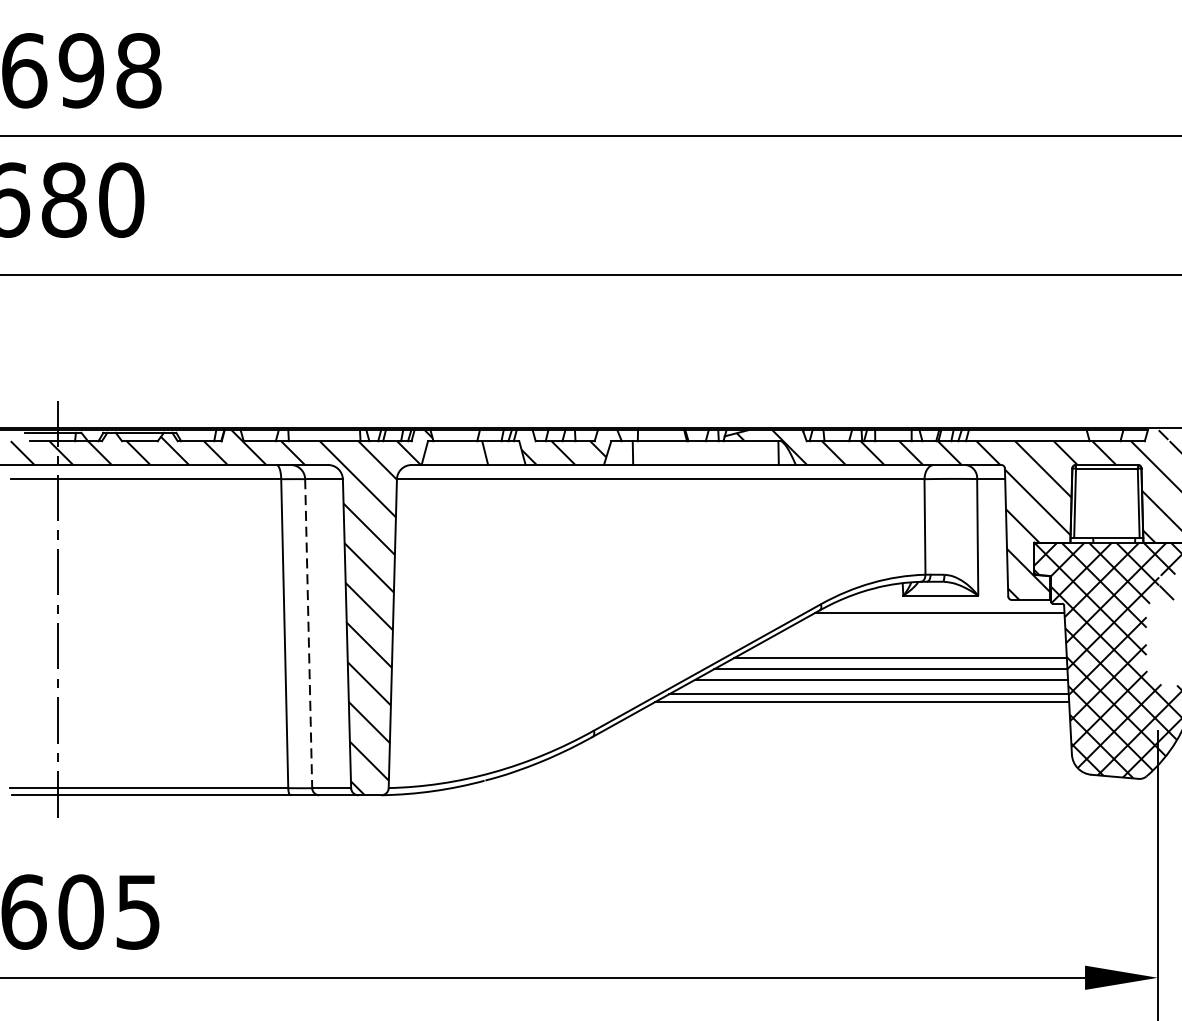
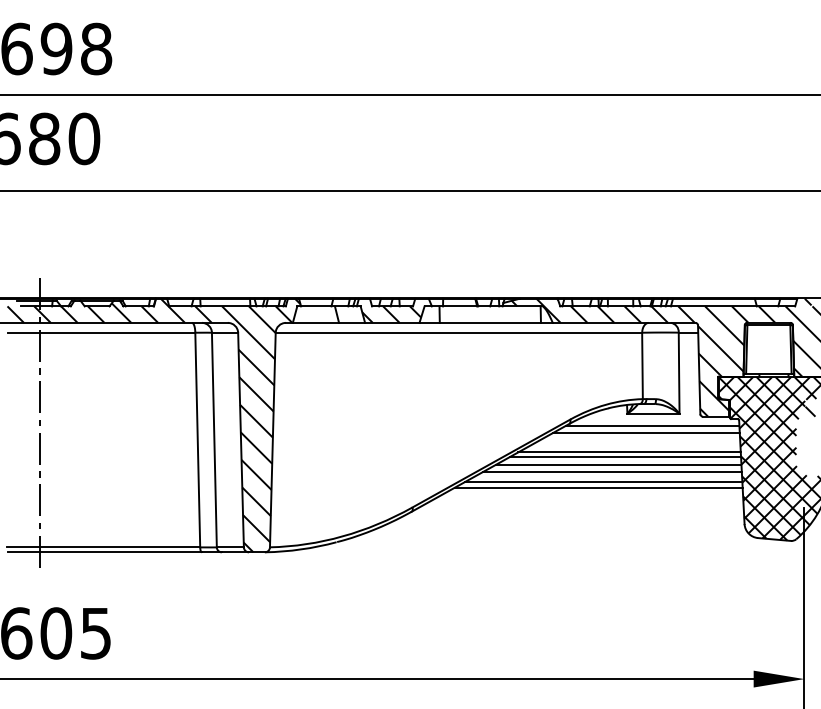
line: (929, 624) -> (645, 433), added
line: (308, 634) -> (214, 440), dashed -> solid
line: (906, 651) -> (629, 452), added

